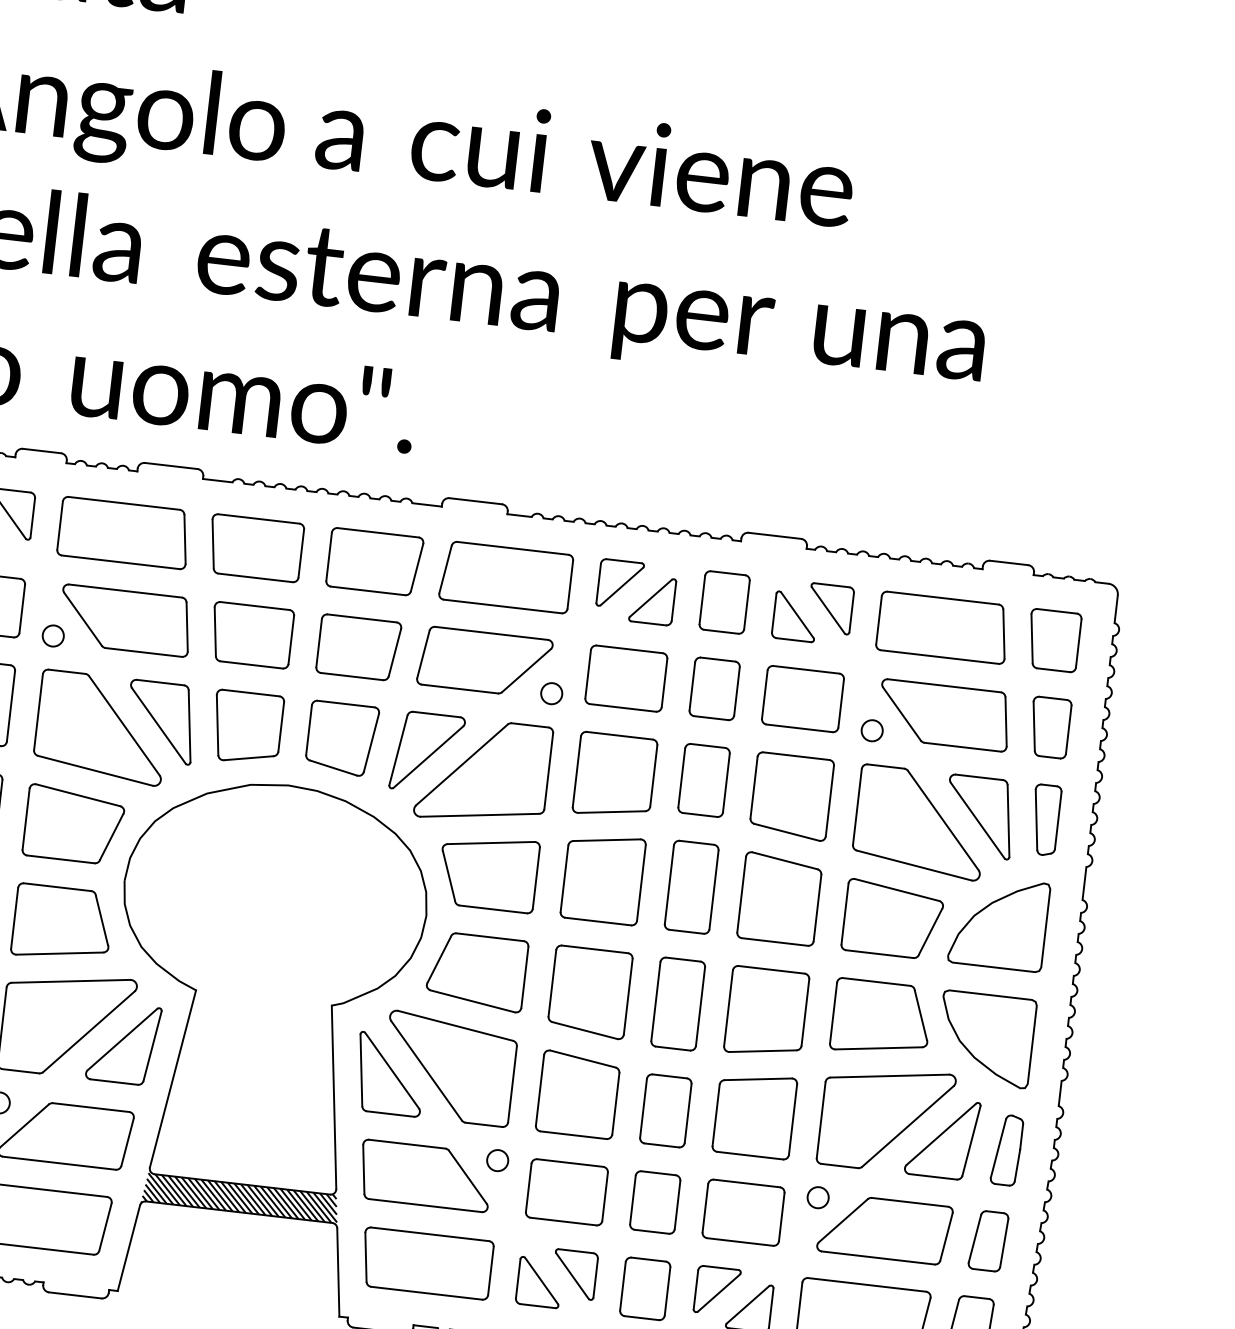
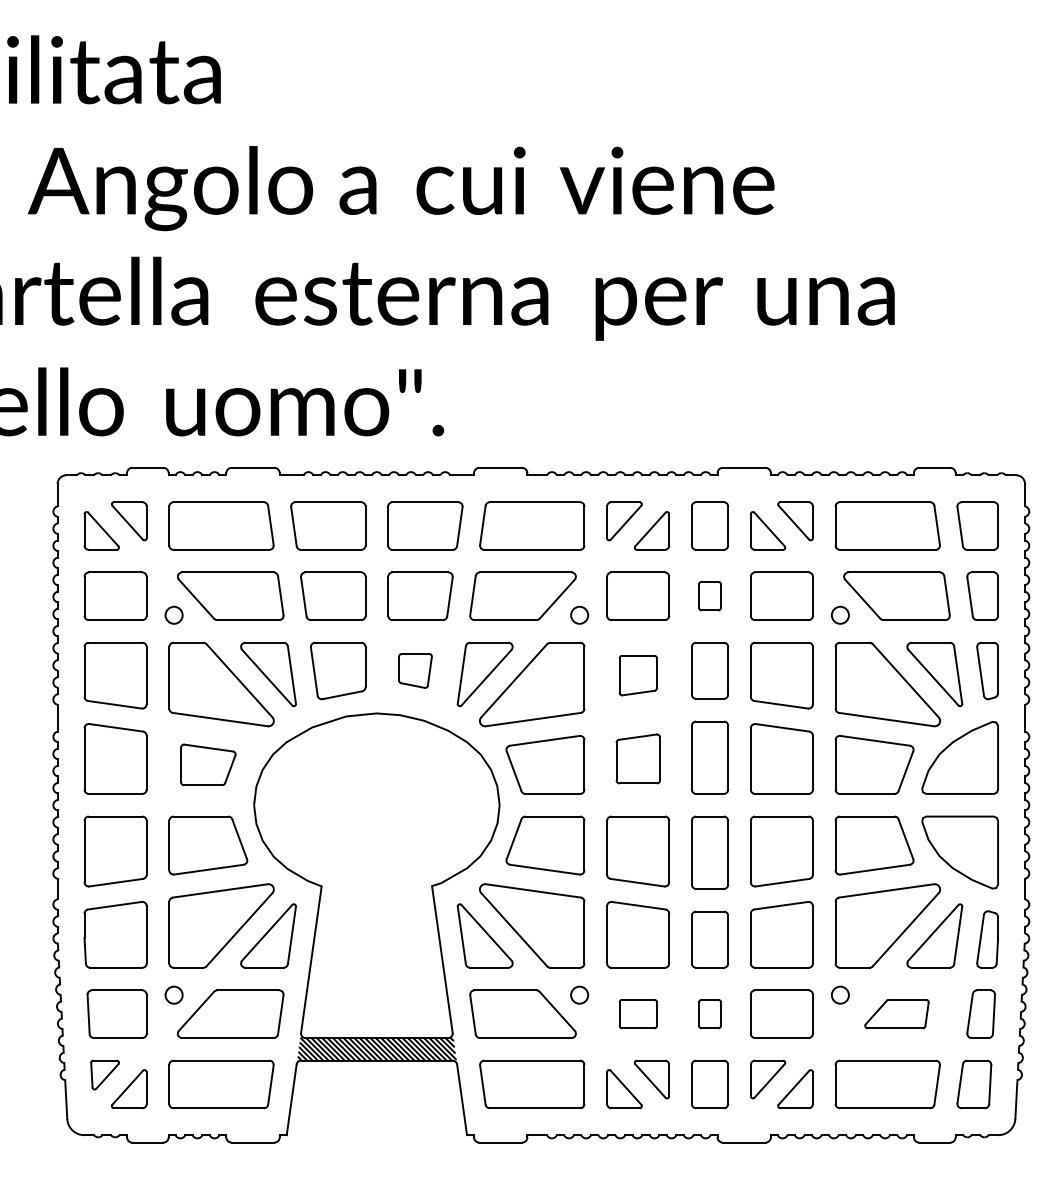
part: (714, 687) -> (709, 595), size x0.6
part: (342, 738) -> (415, 670), size x0.6
part: (615, 776) -> (638, 675), size x0.6
part: (74, 824) -> (208, 764), size x0.7
part: (603, 878) -> (638, 758), size x0.7
part: (567, 1191) -> (638, 1013), size x0.6
part: (654, 1201) -> (709, 1013), size x0.6
part: (884, 1228) -> (896, 1013), size x0.6

